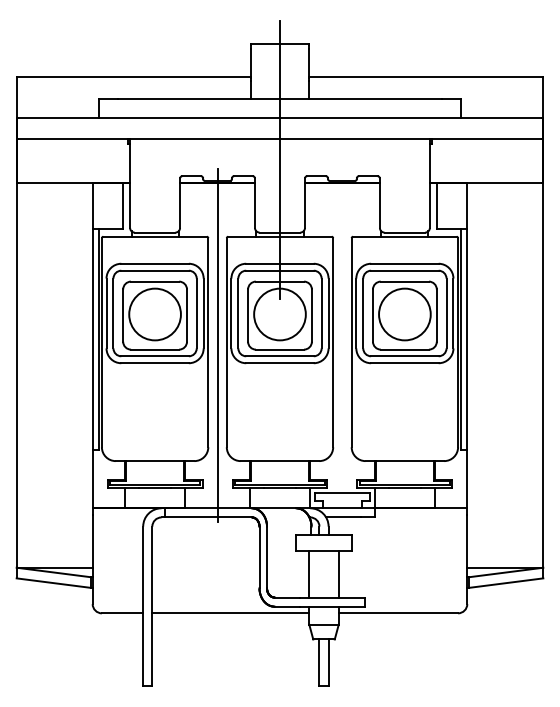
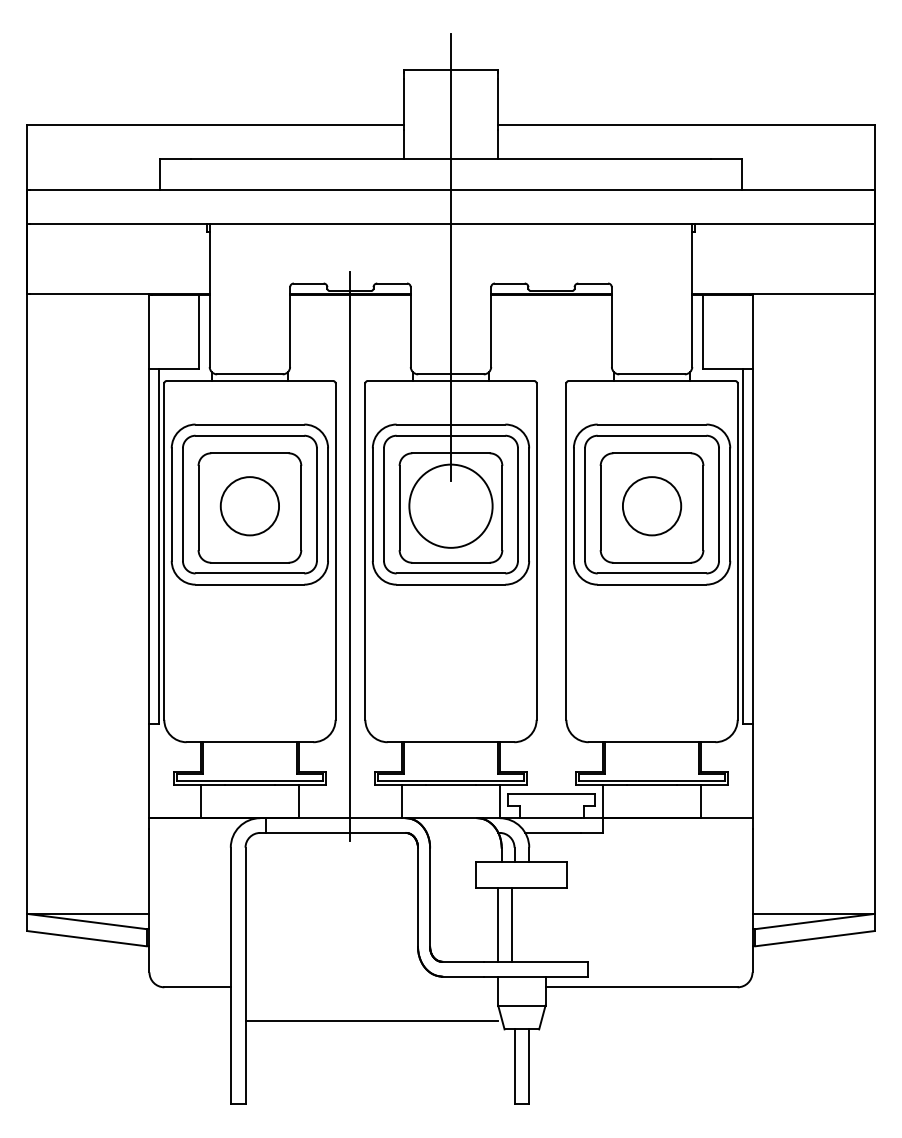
circle: (154, 314) -> (248, 506), size x0.7
circle: (404, 314) -> (651, 506), size x0.7
line: (338, 574) -> (511, 924), moved
line: (230, 613) -> (371, 1021), moved

